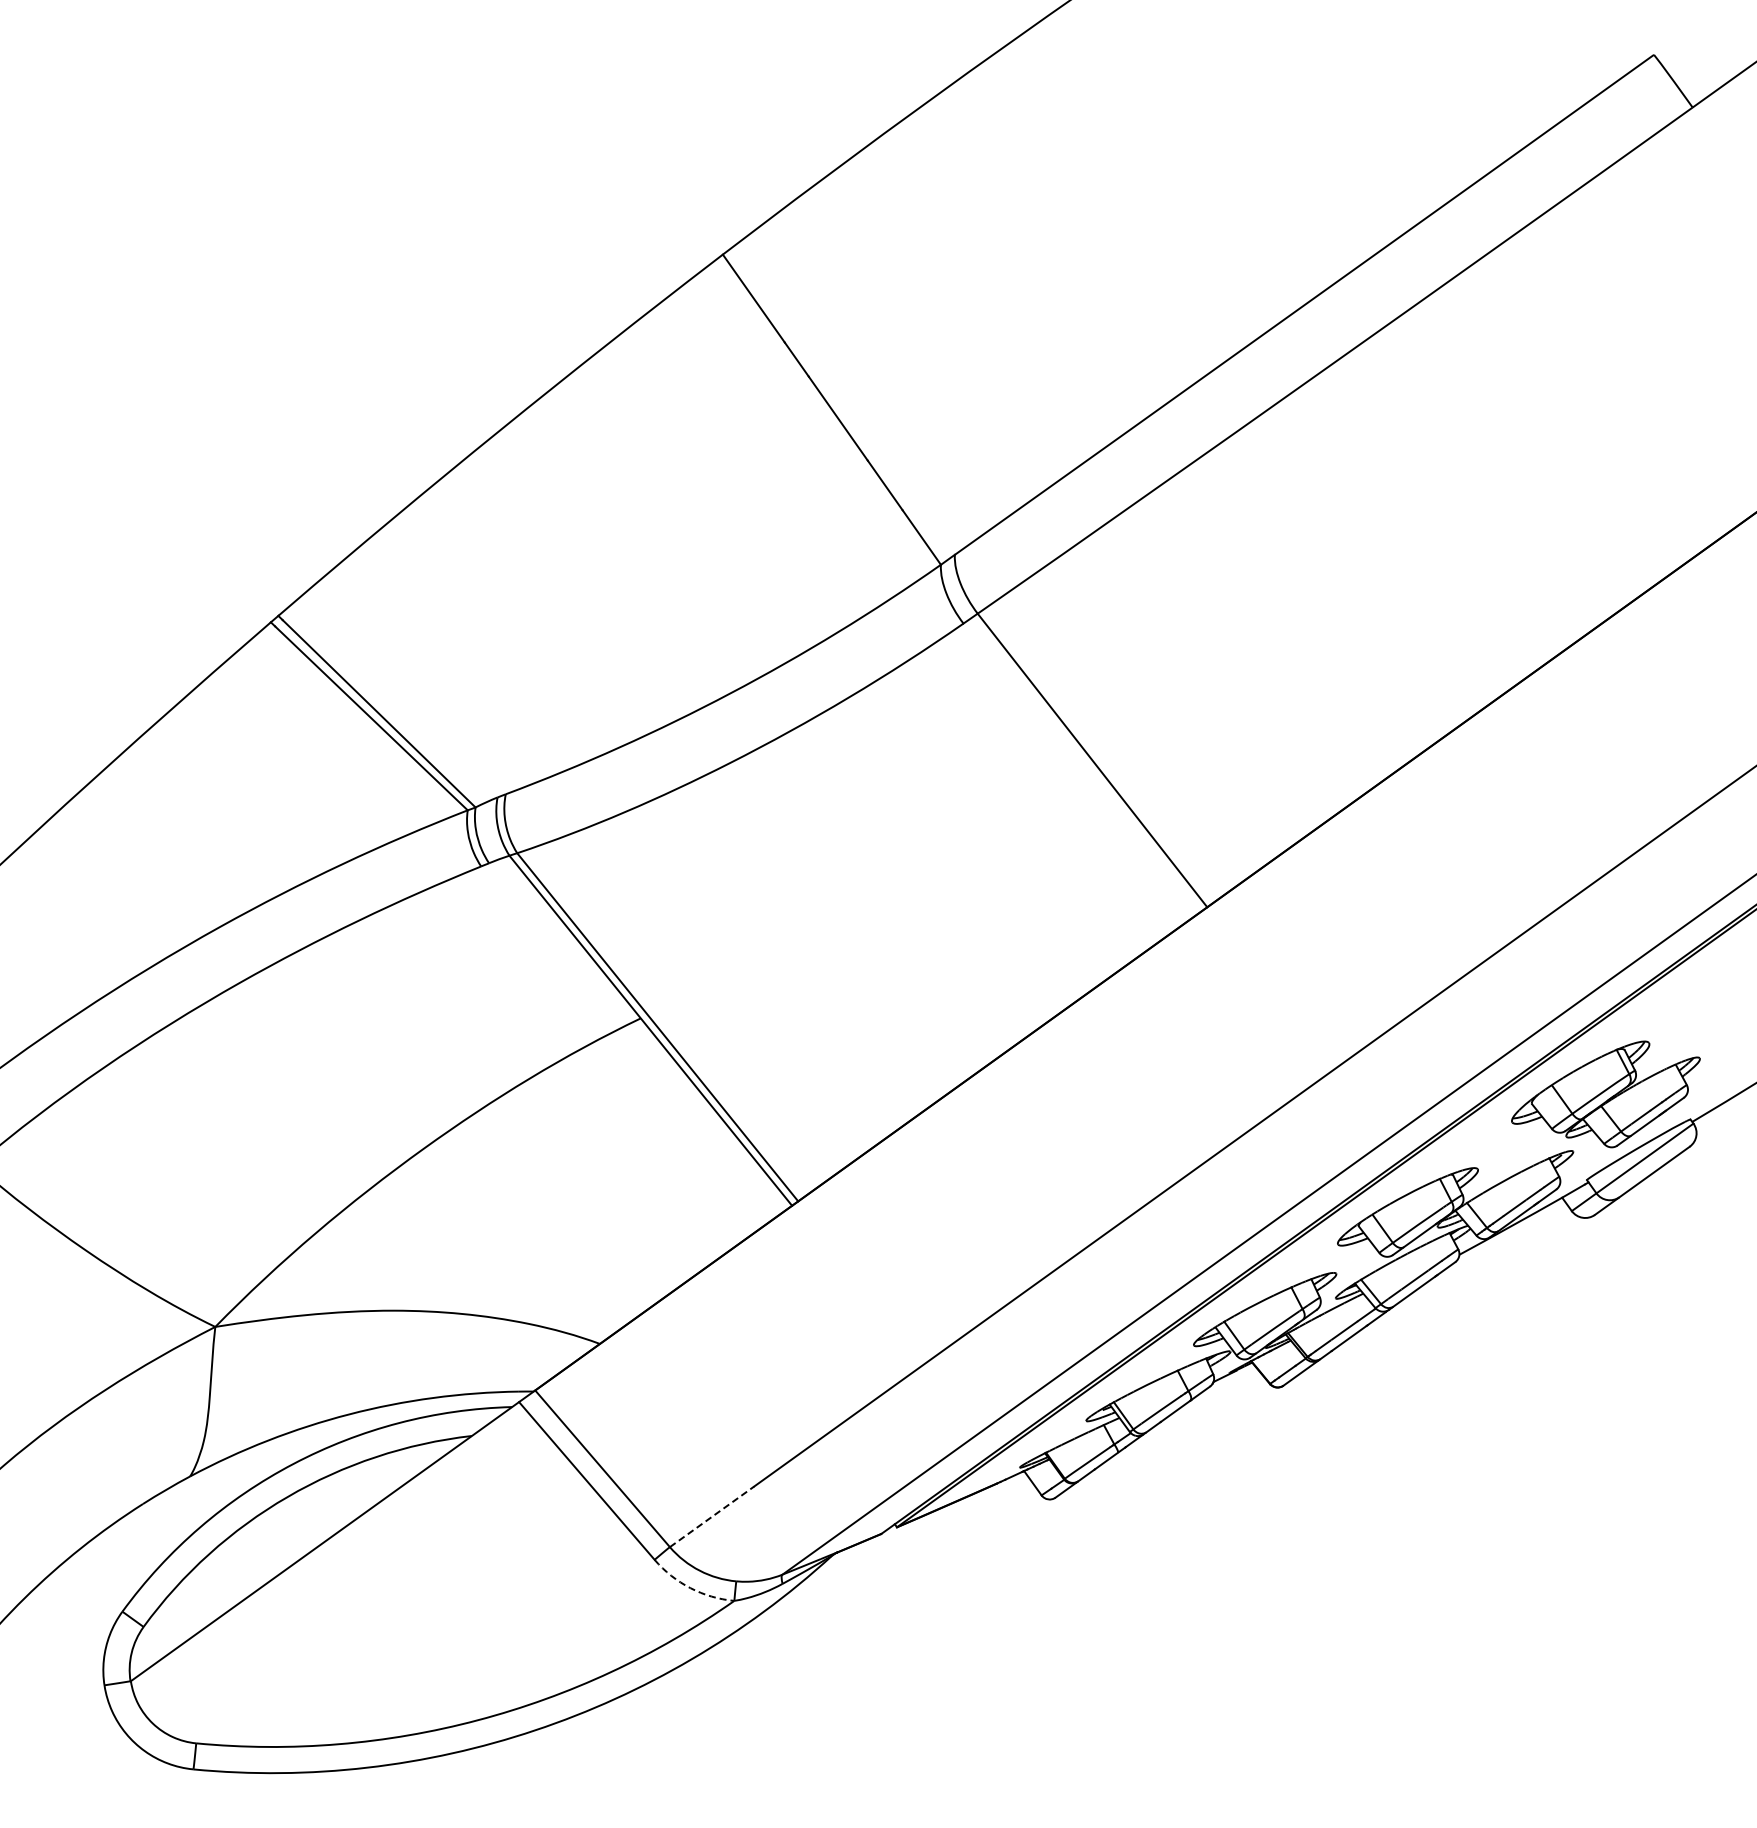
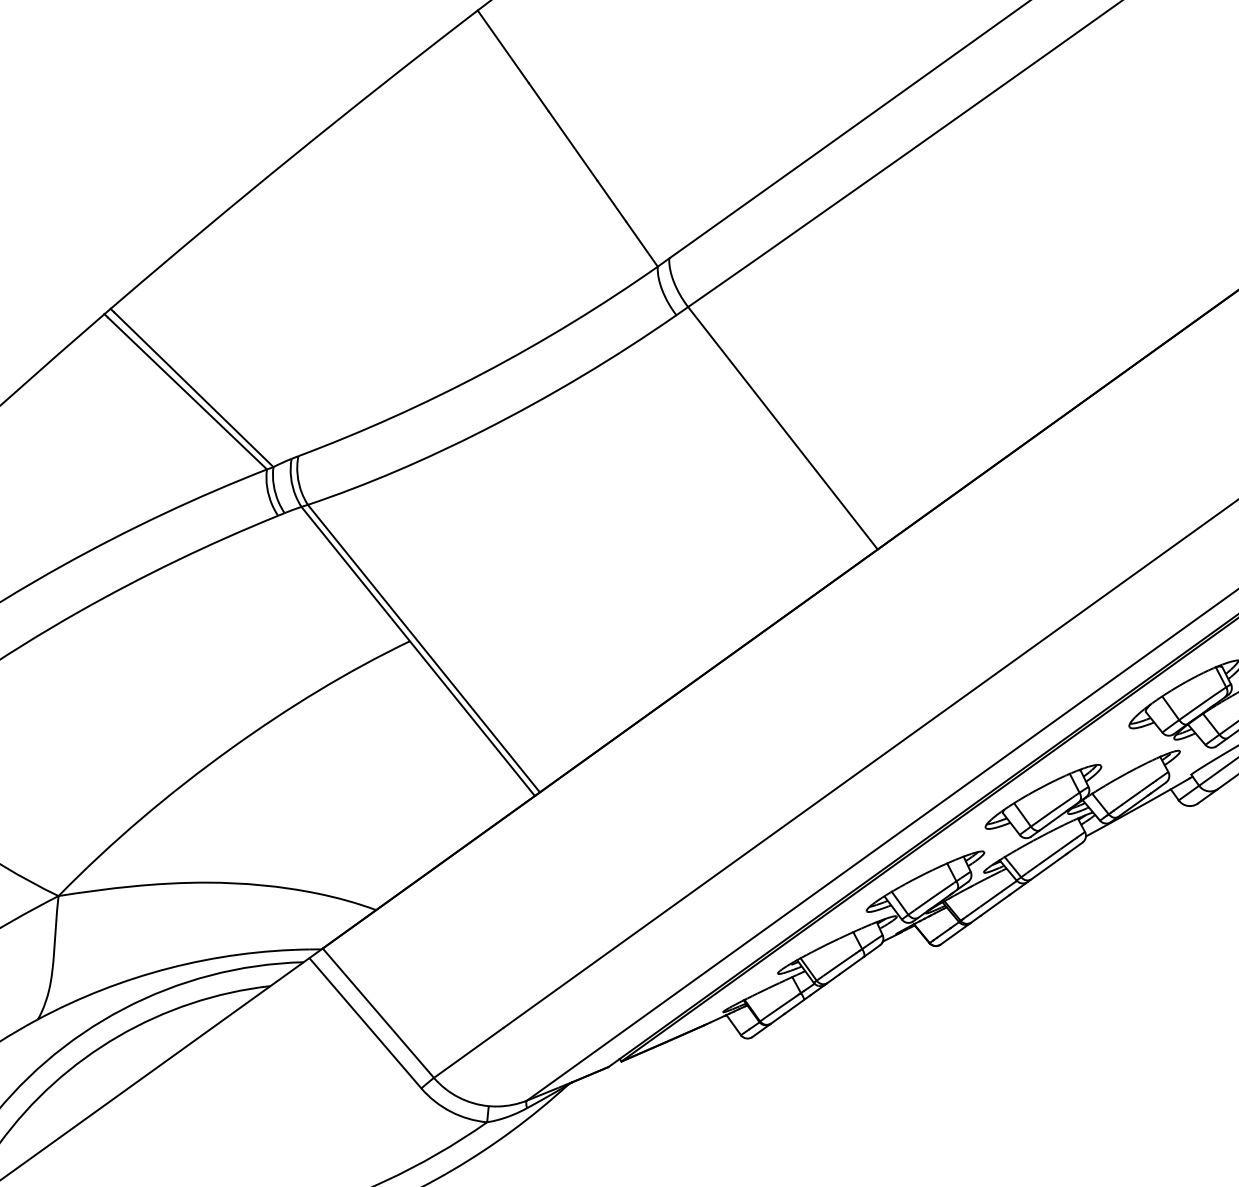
line: (712, 1516) -> (469, 1052), dashed -> solid
arc: (690, 1588) -> (450, 1112), dashed -> solid

